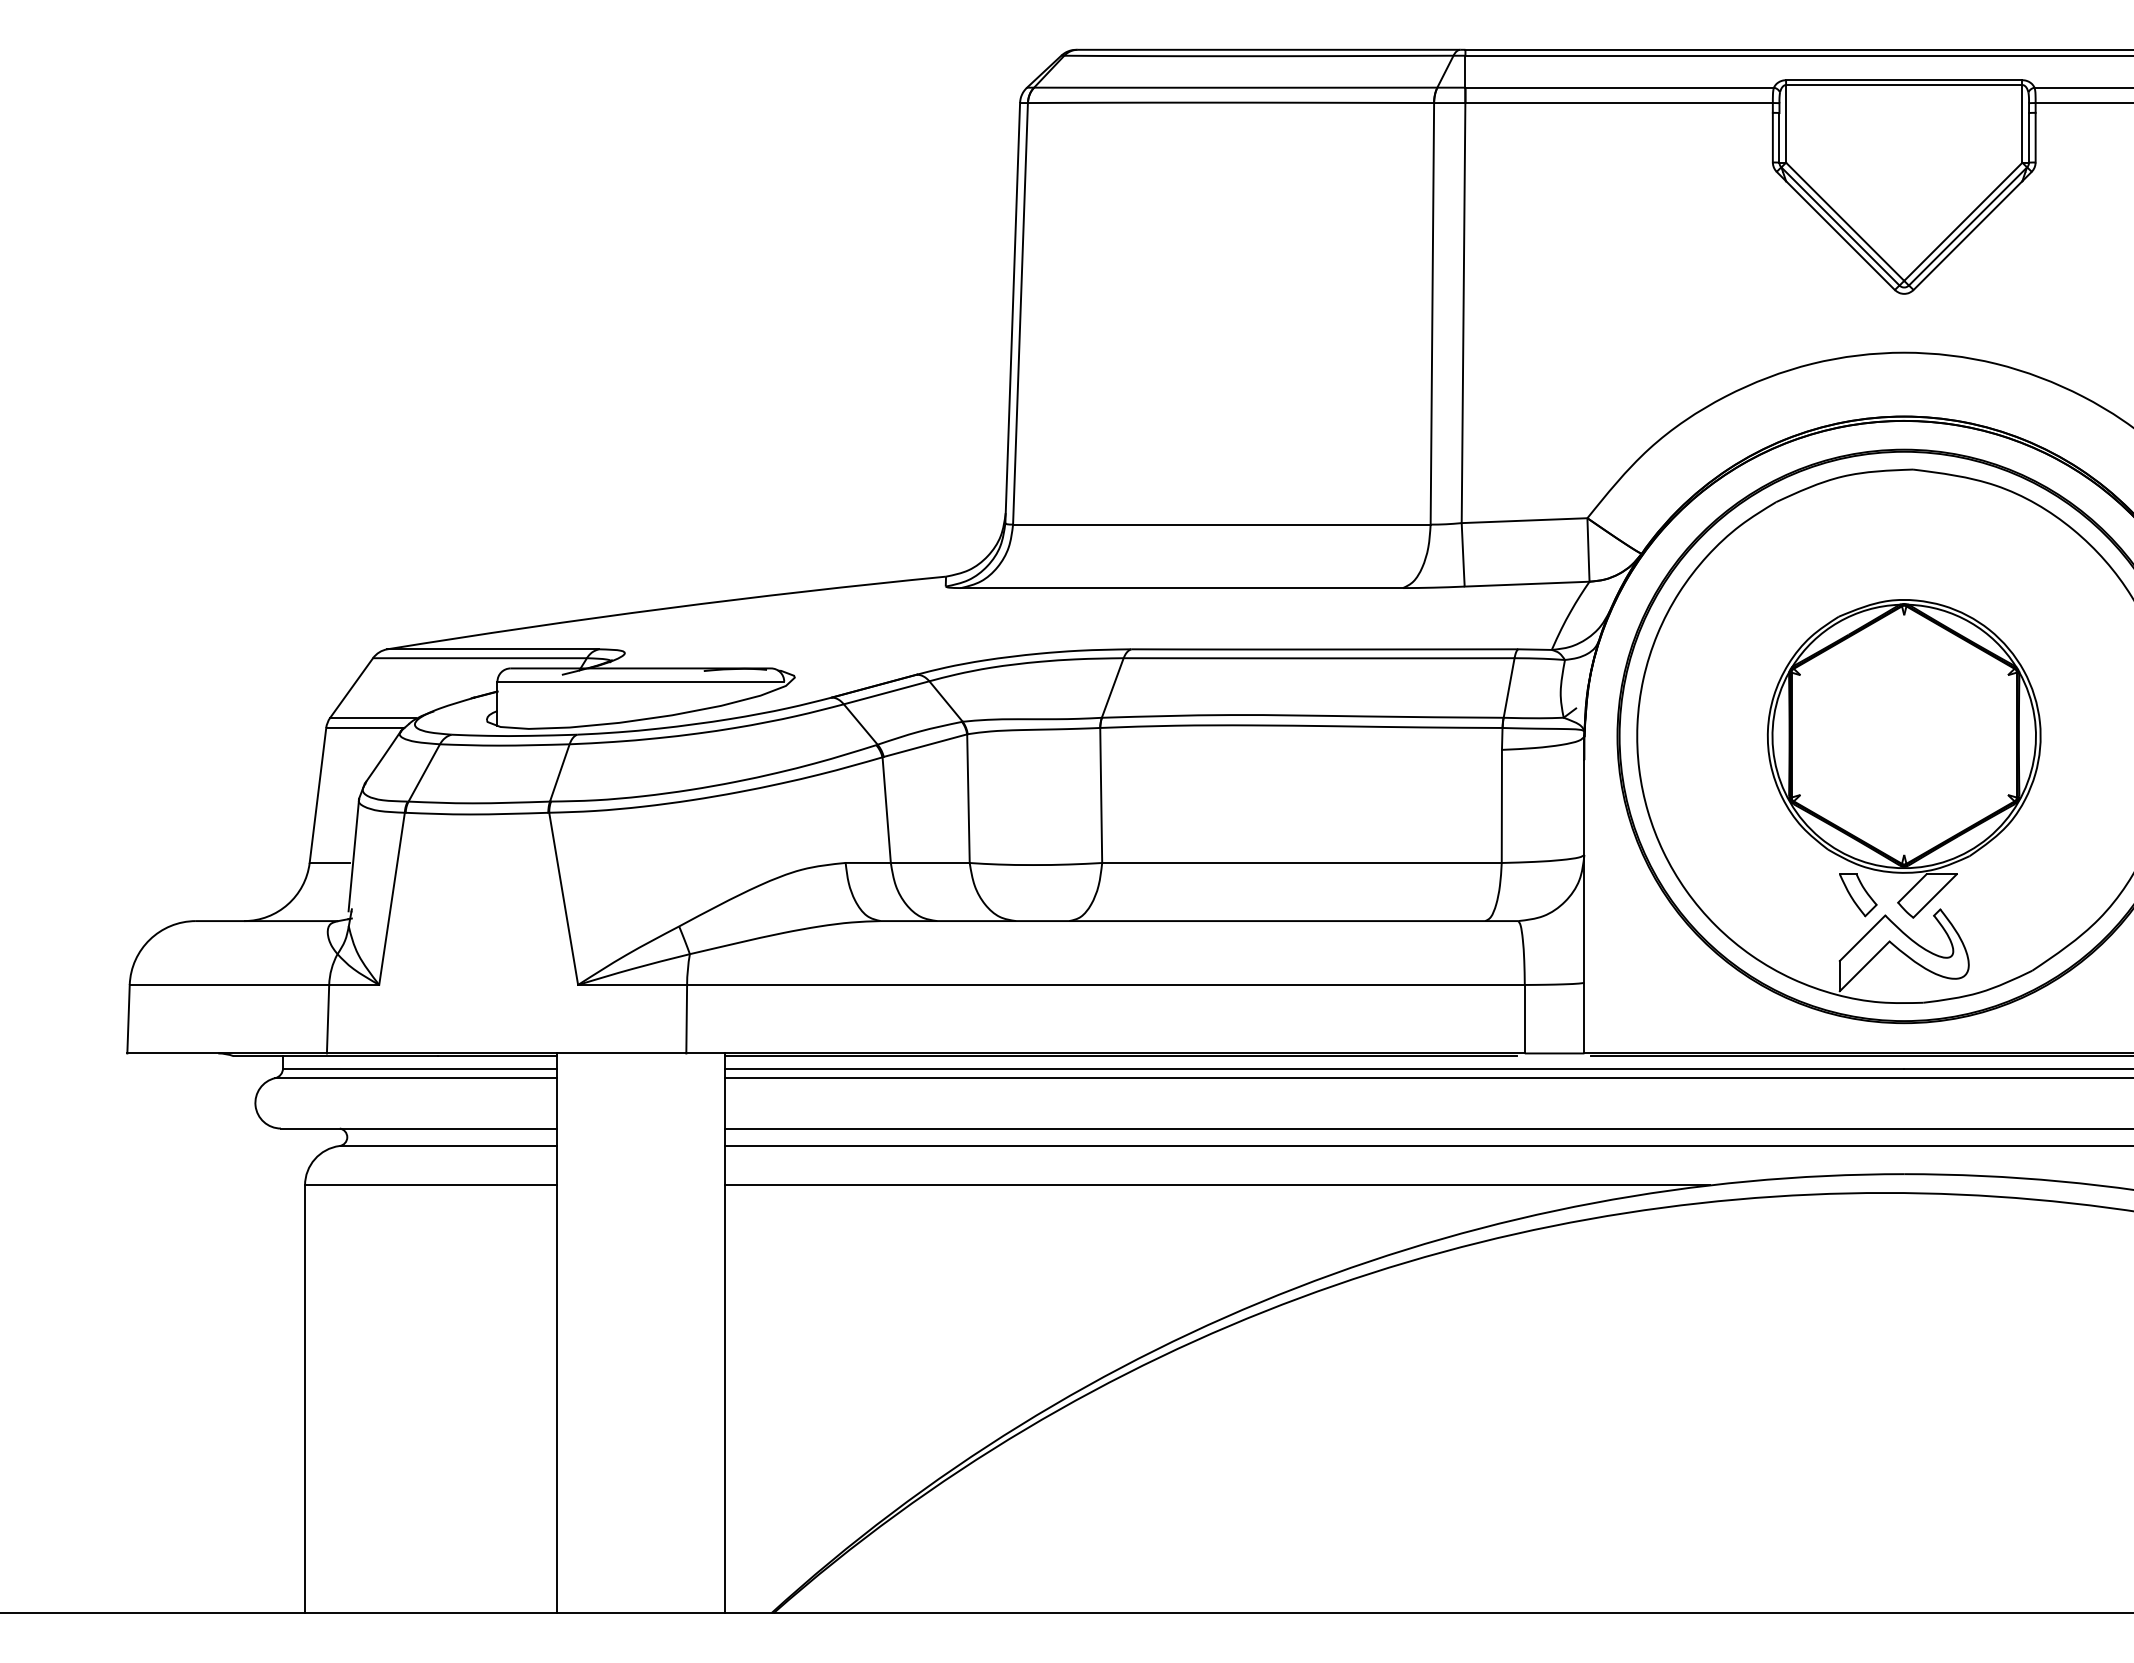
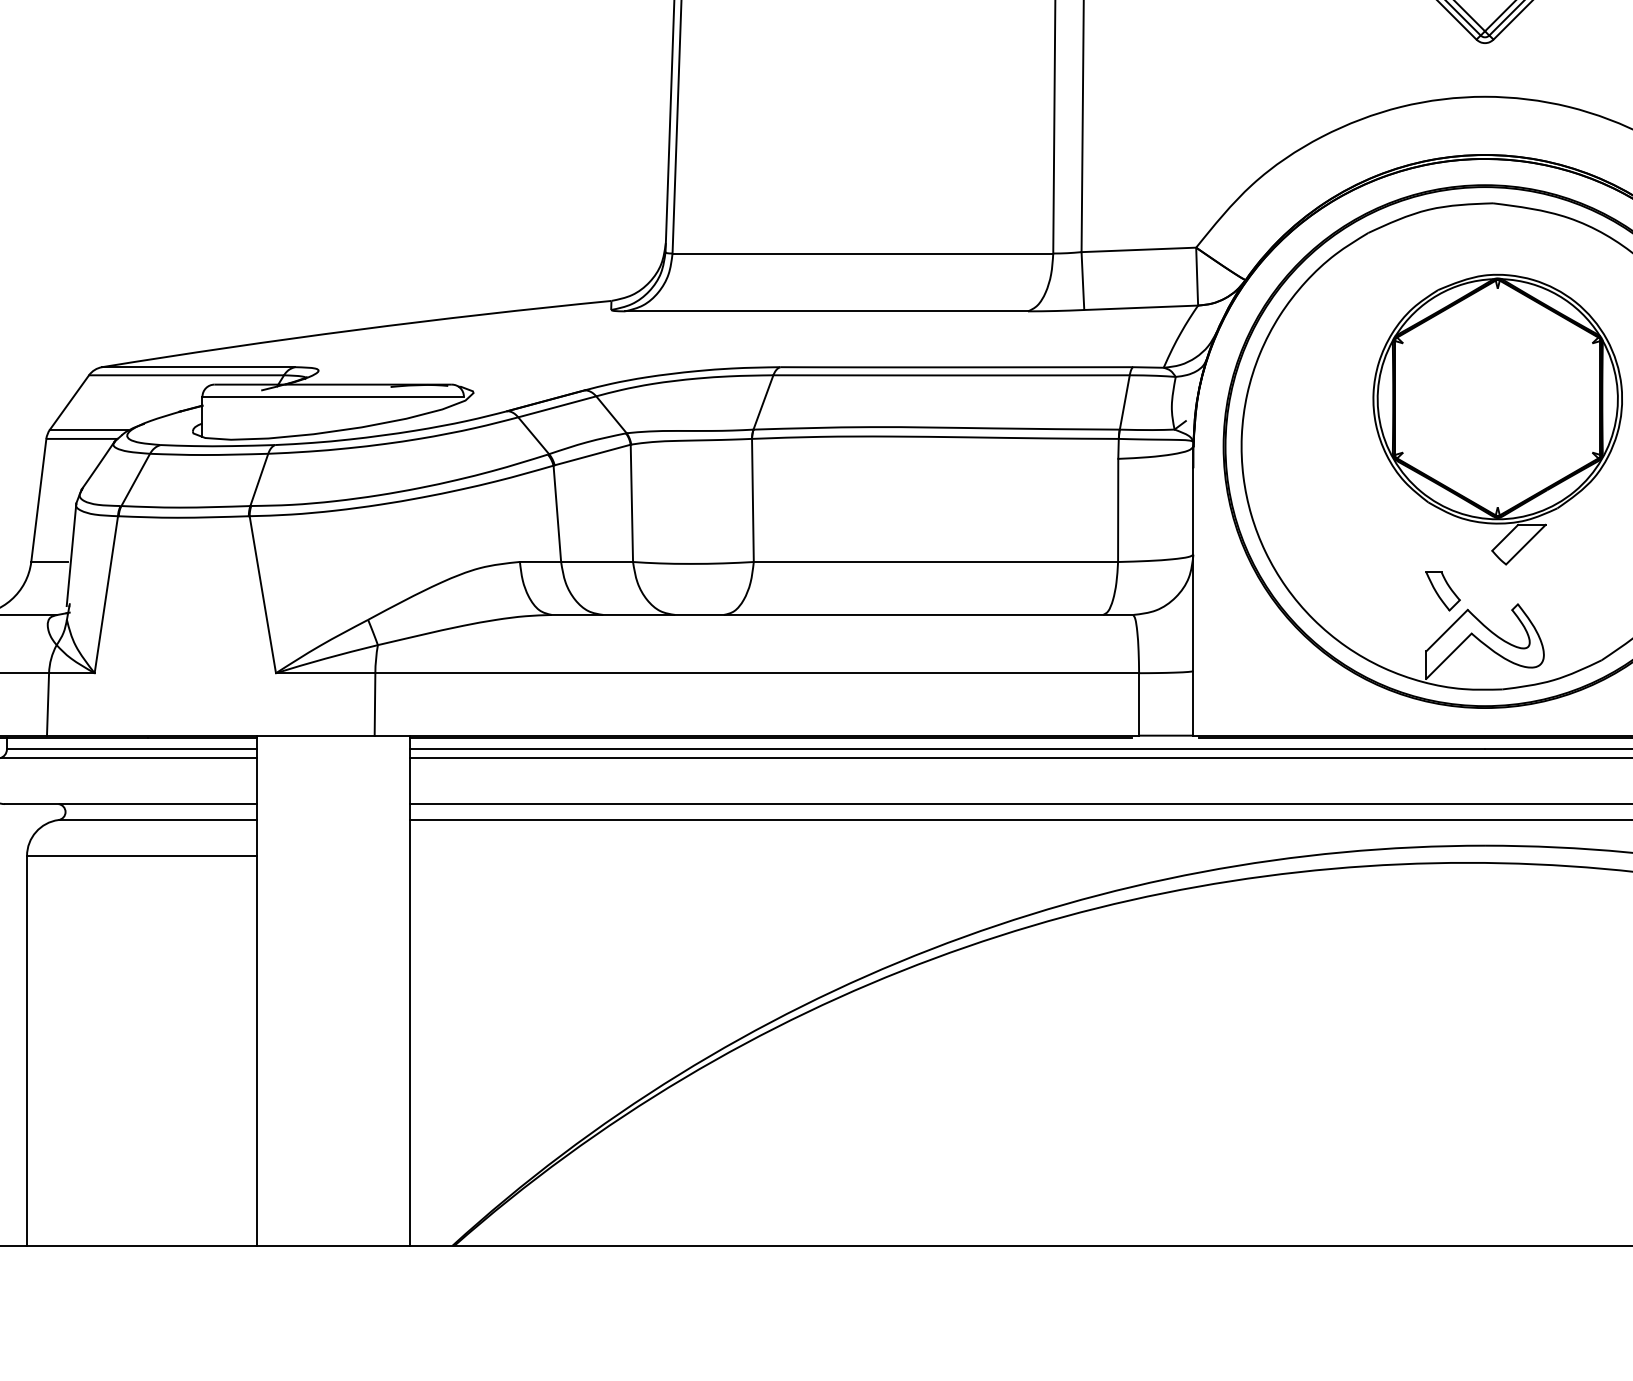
part: (1903, 758) -> (1497, 419), moved
line: (1217, 1185) -> (858, 856), removed

